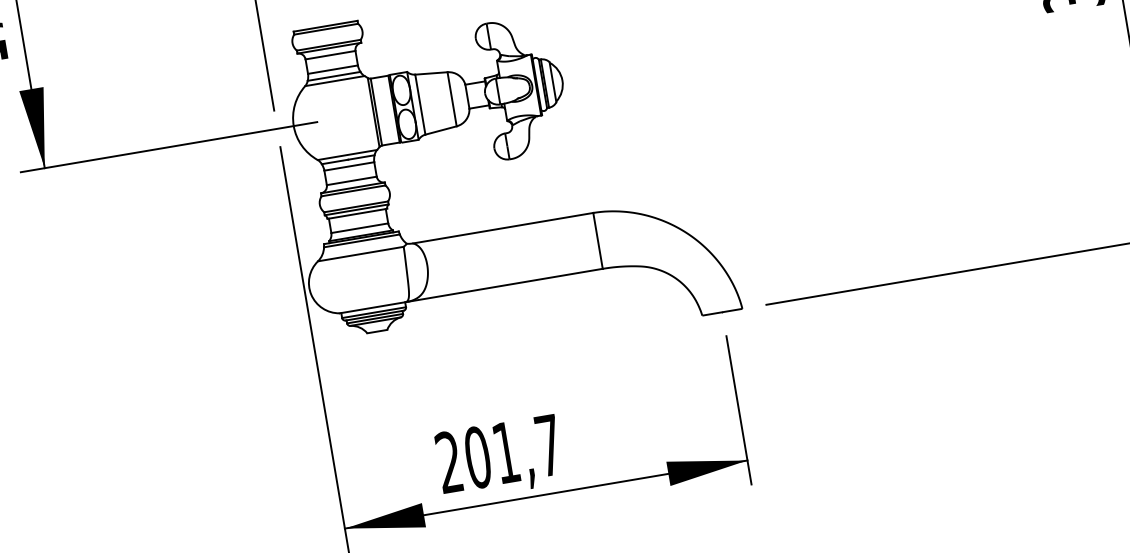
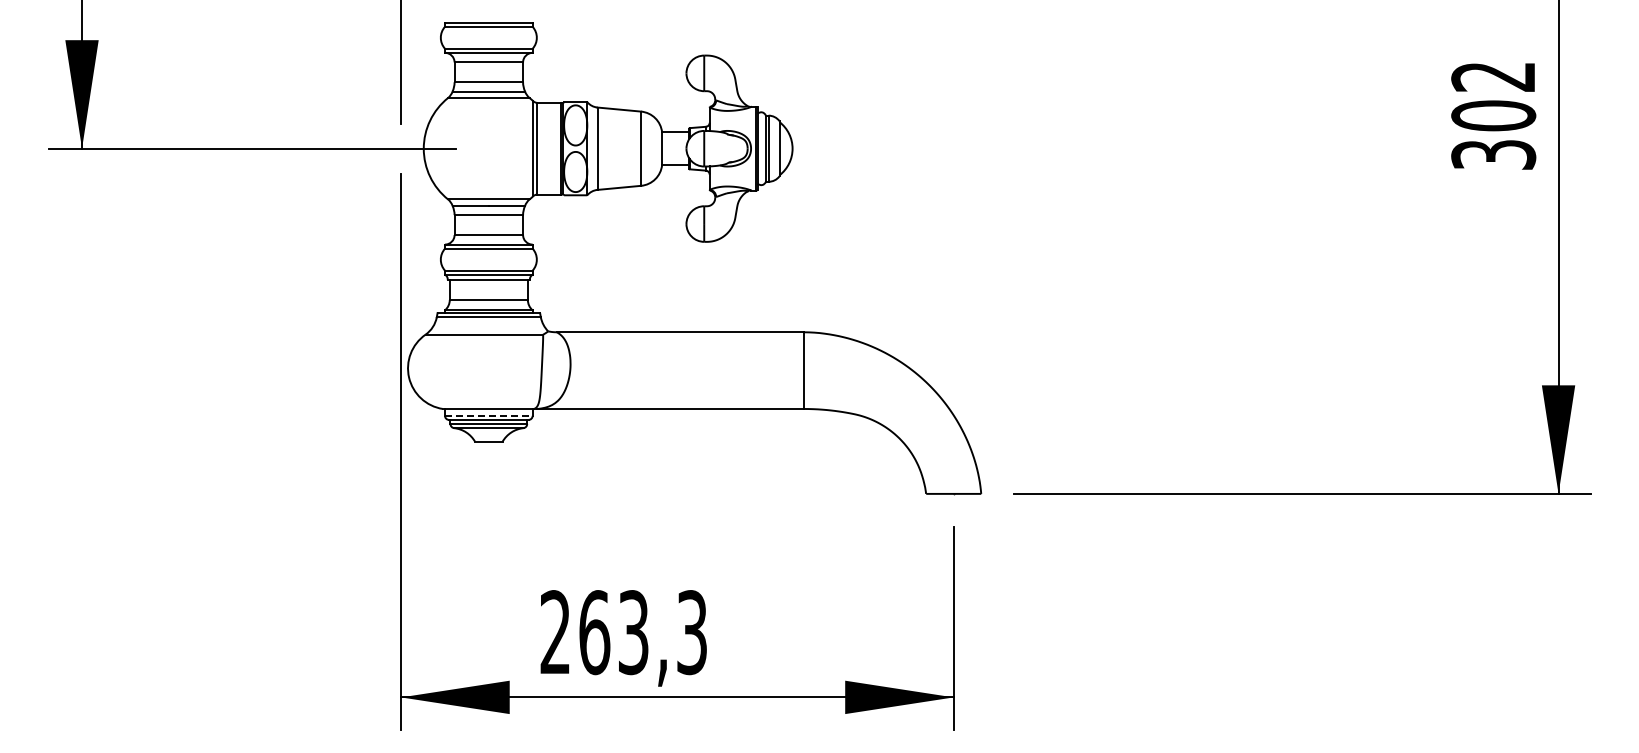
line: (373, 312) -> (488, 415), solid -> dashed
text: (512, 451) -> (642, 632), 201,7 -> 263,3

